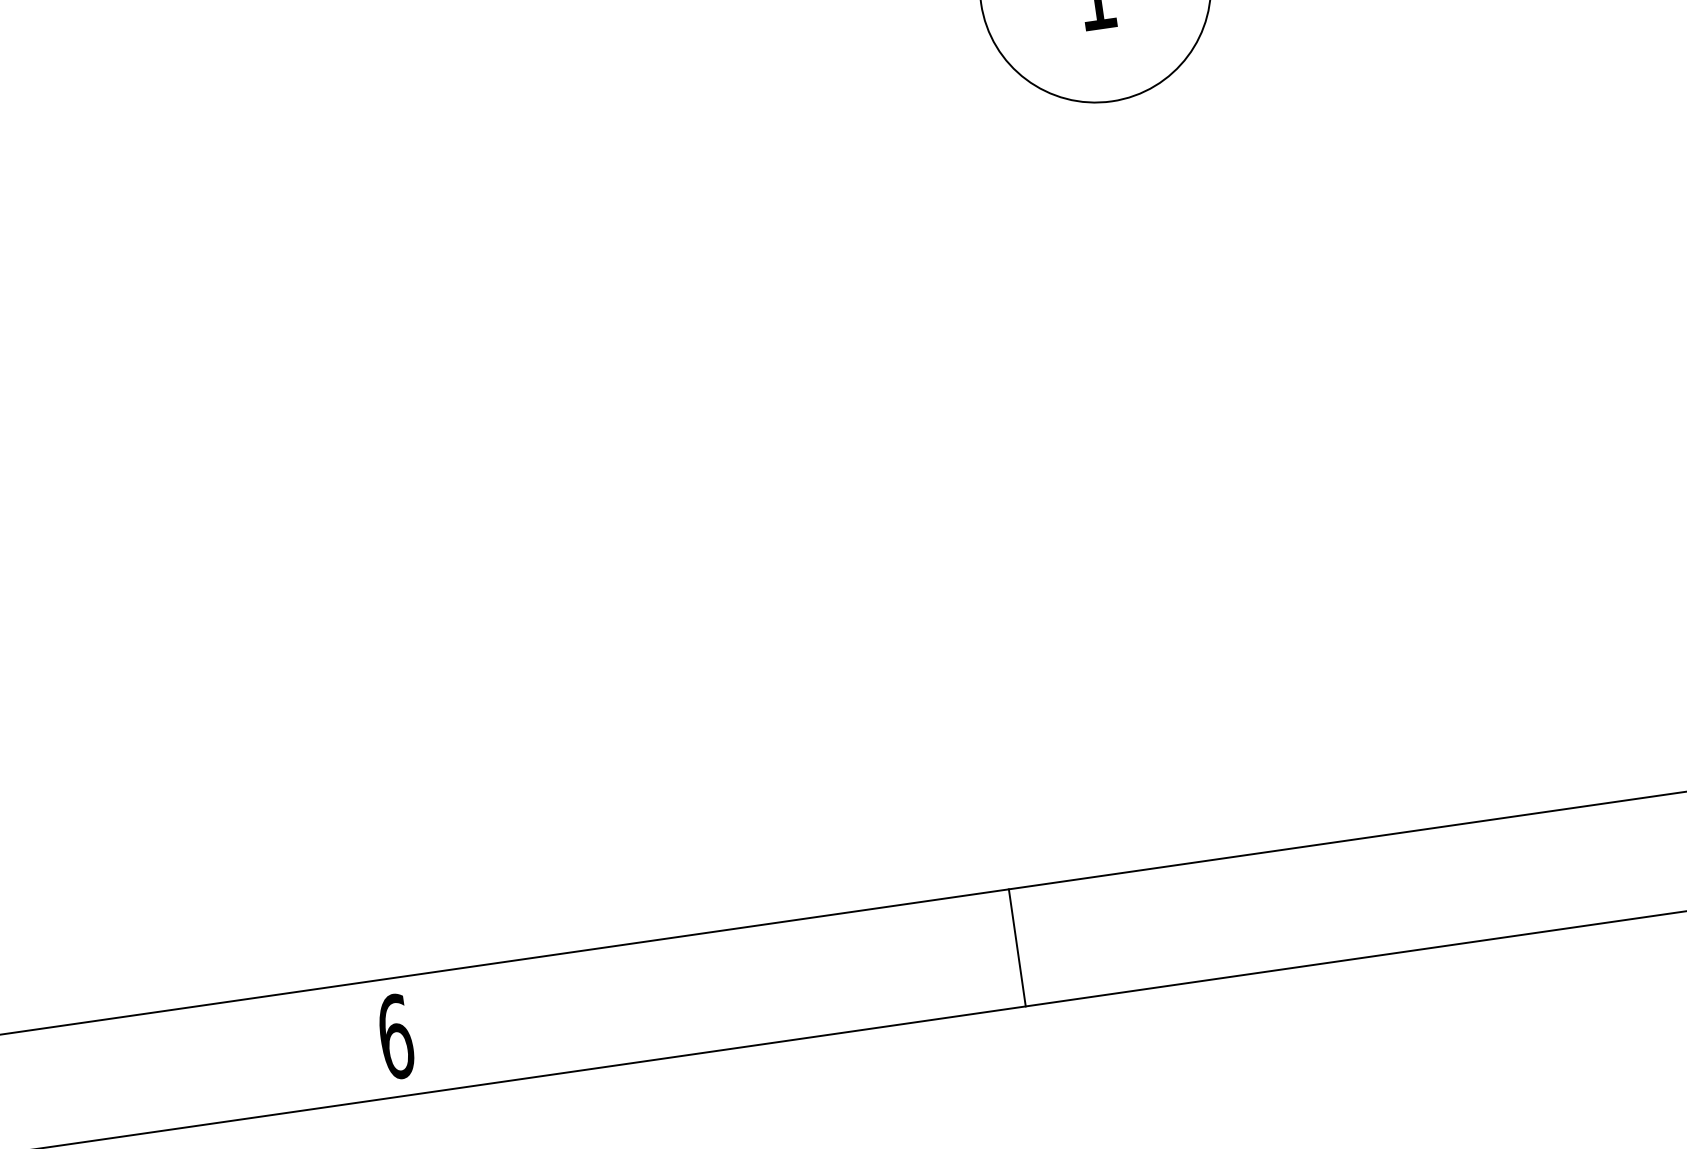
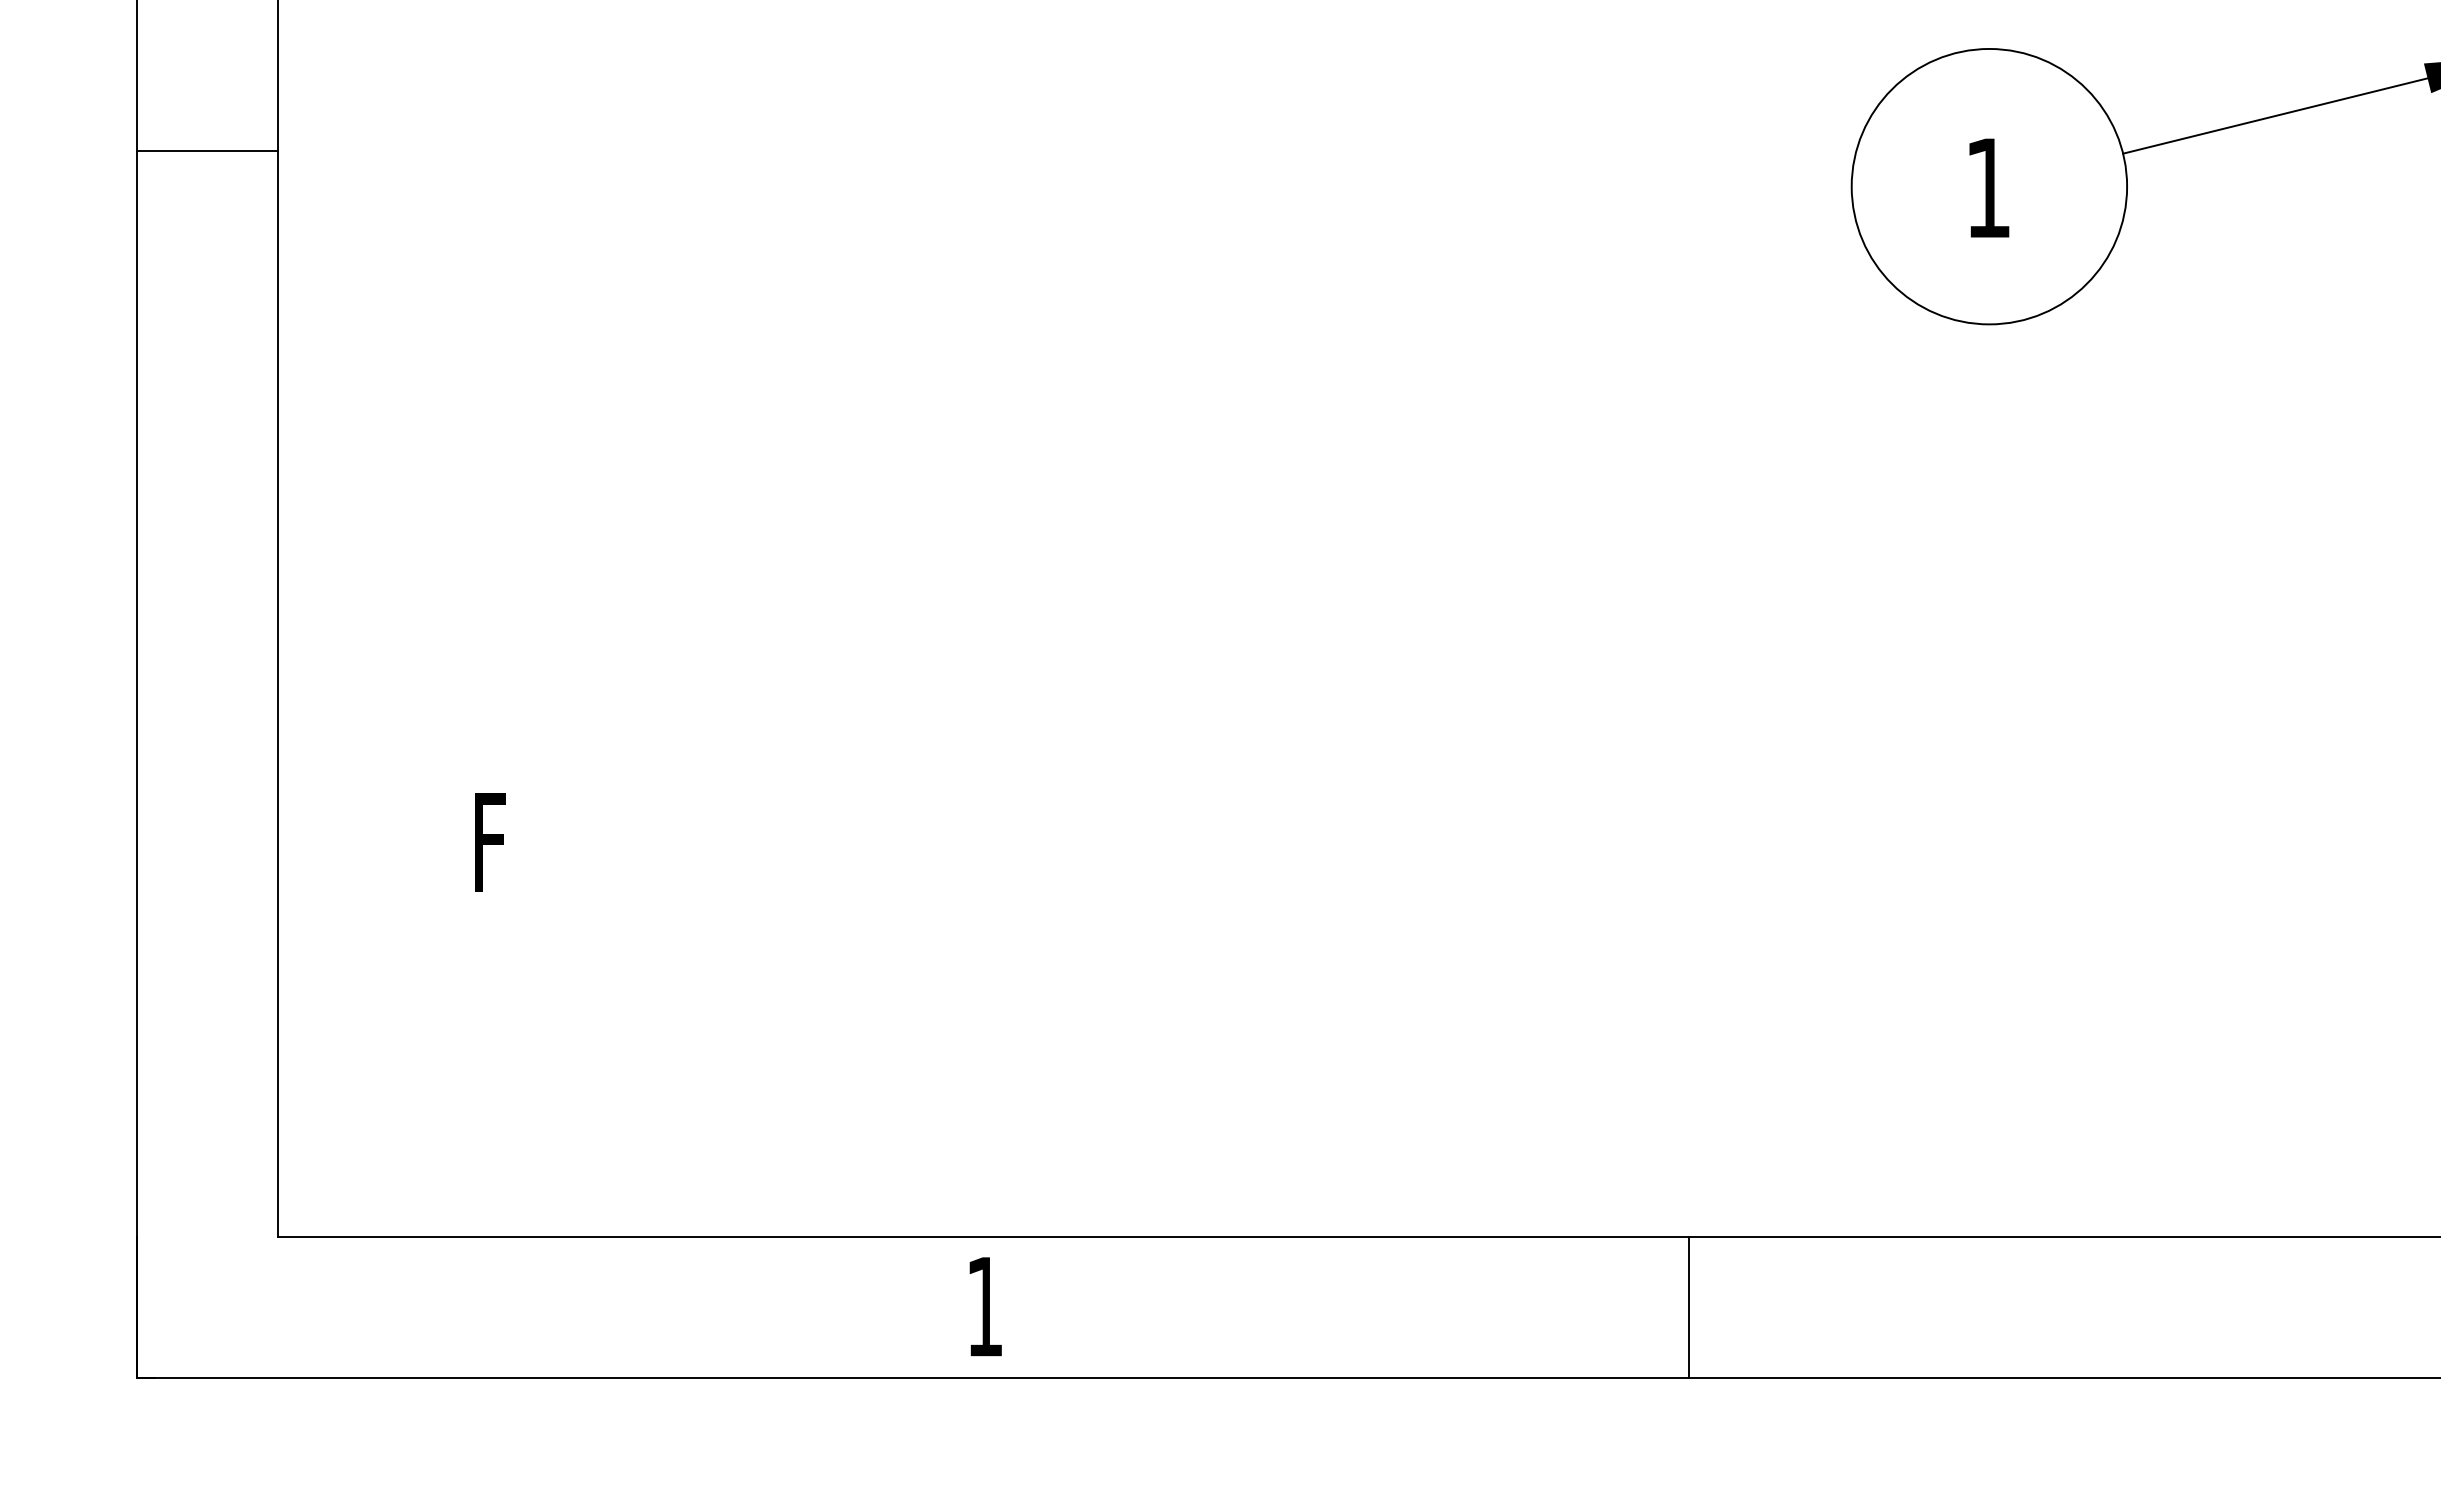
line: (1017, 947) -> (1688, 1307), moved
text: (395, 1036) -> (984, 1306), 6 -> 1

